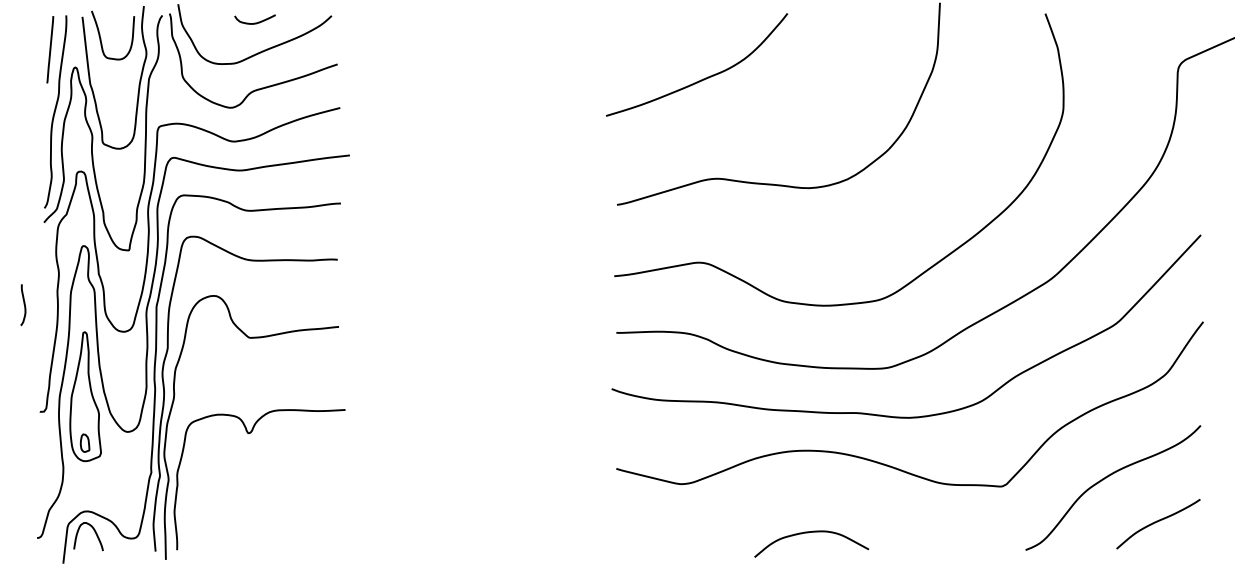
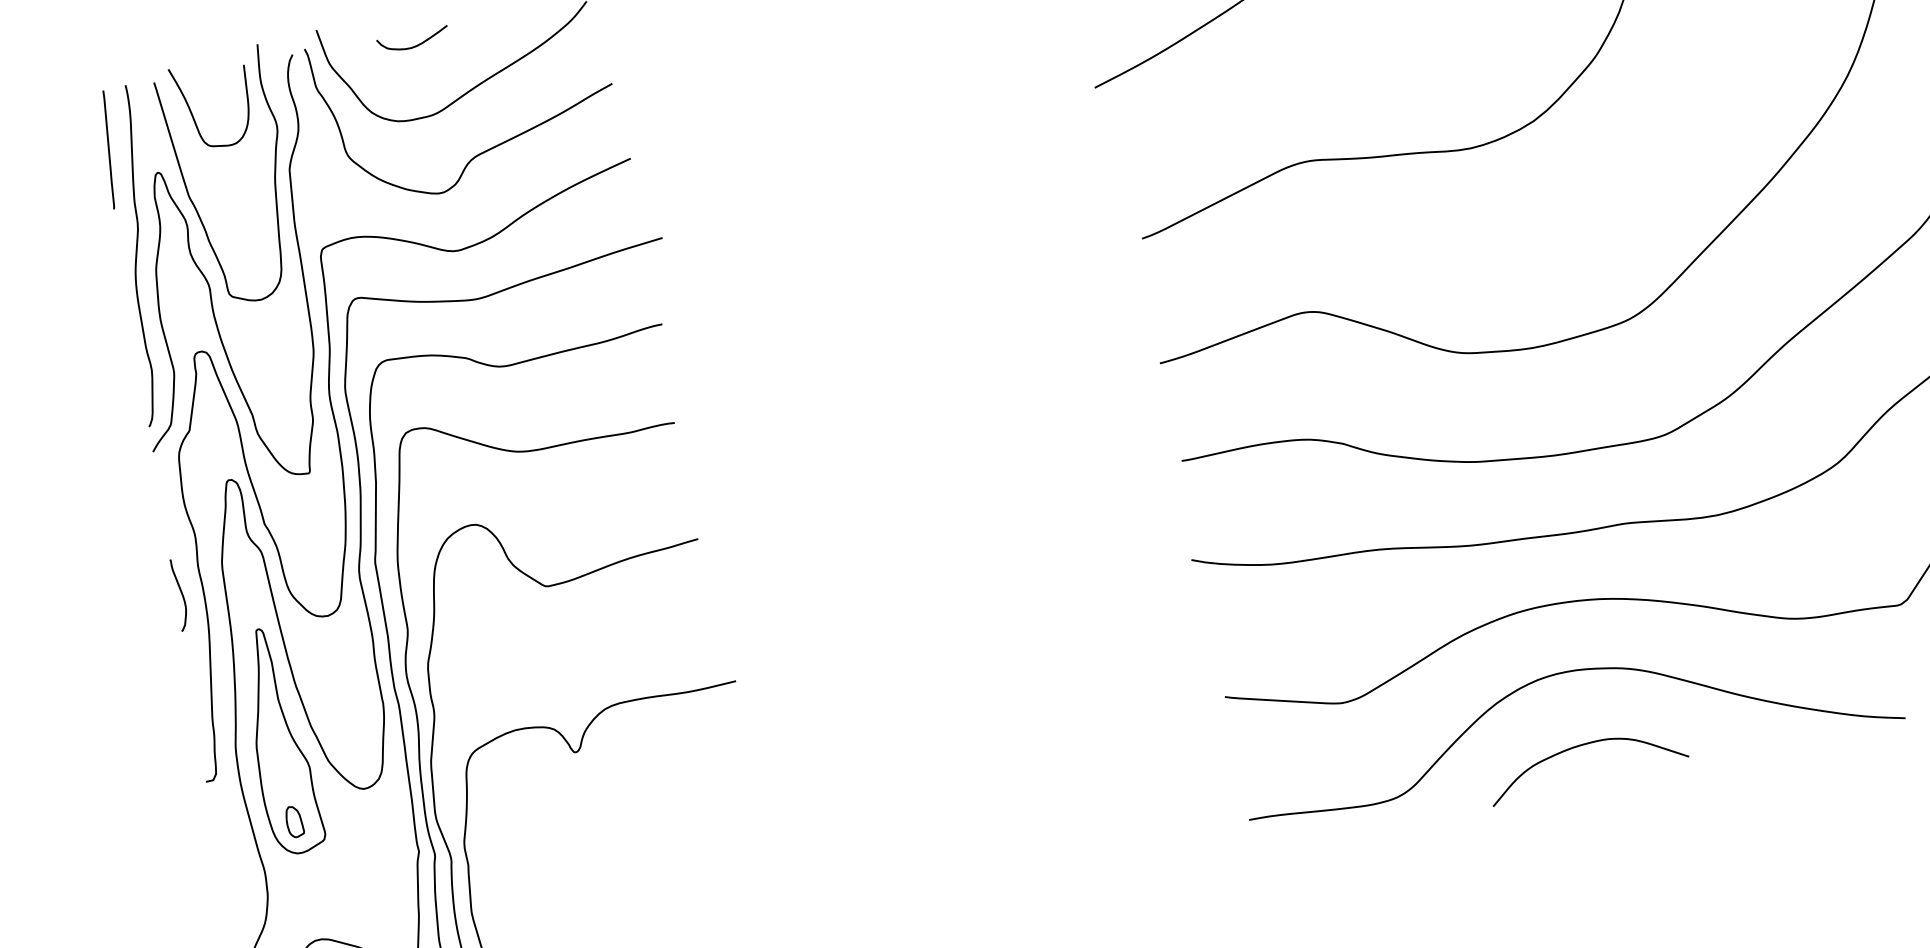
curve: (254, 22) -> (412, 45), moved
curve: (23, 304) -> (179, 594), moved
curve: (800, 491) -> (1551, 677), added

